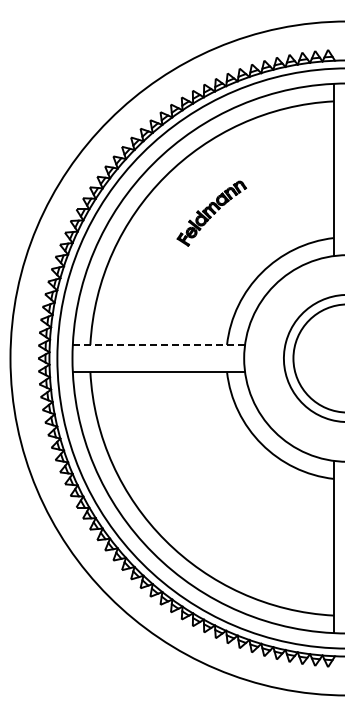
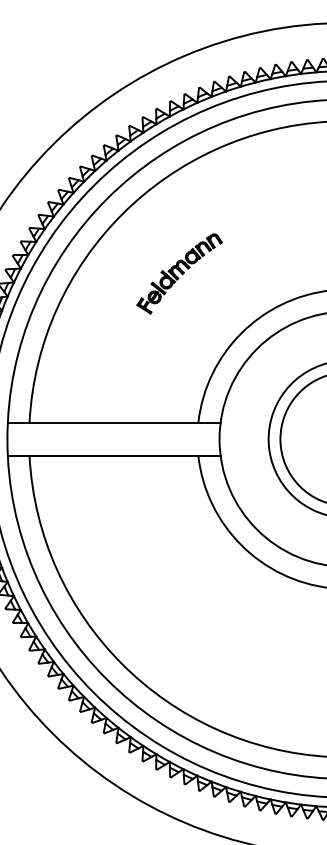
part: (211, 213) -> (179, 273), moved
line: (159, 344) -> (114, 421), dashed -> solid

